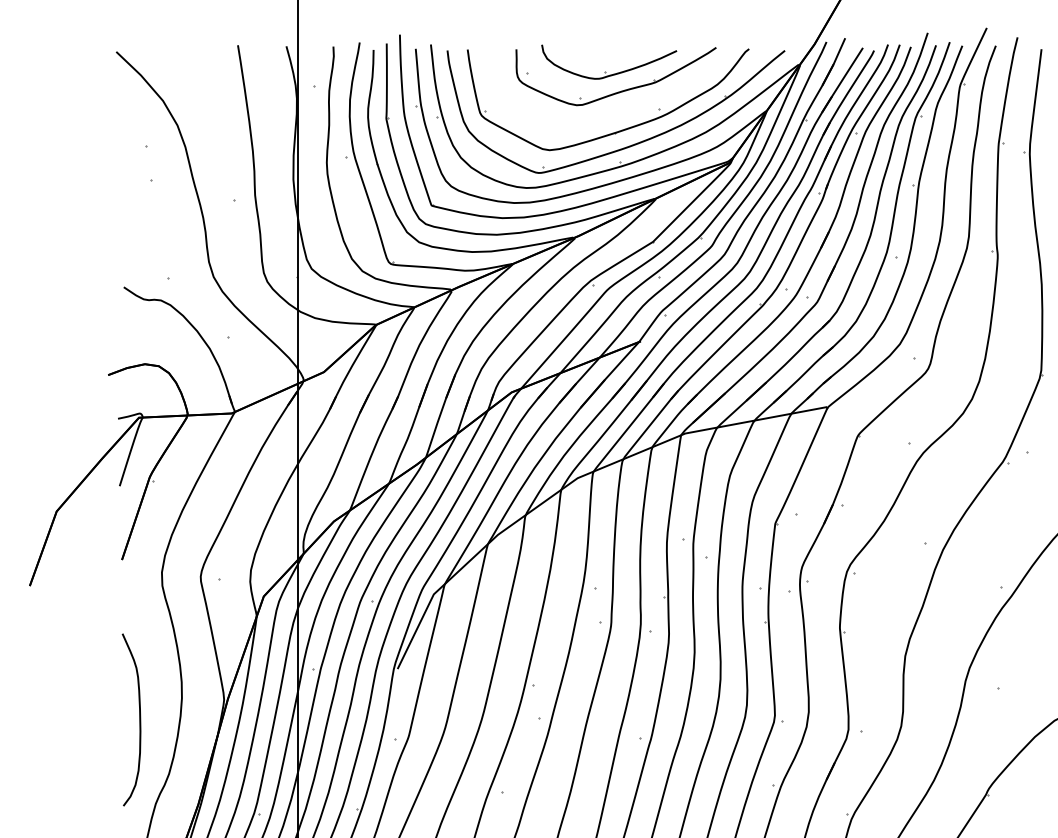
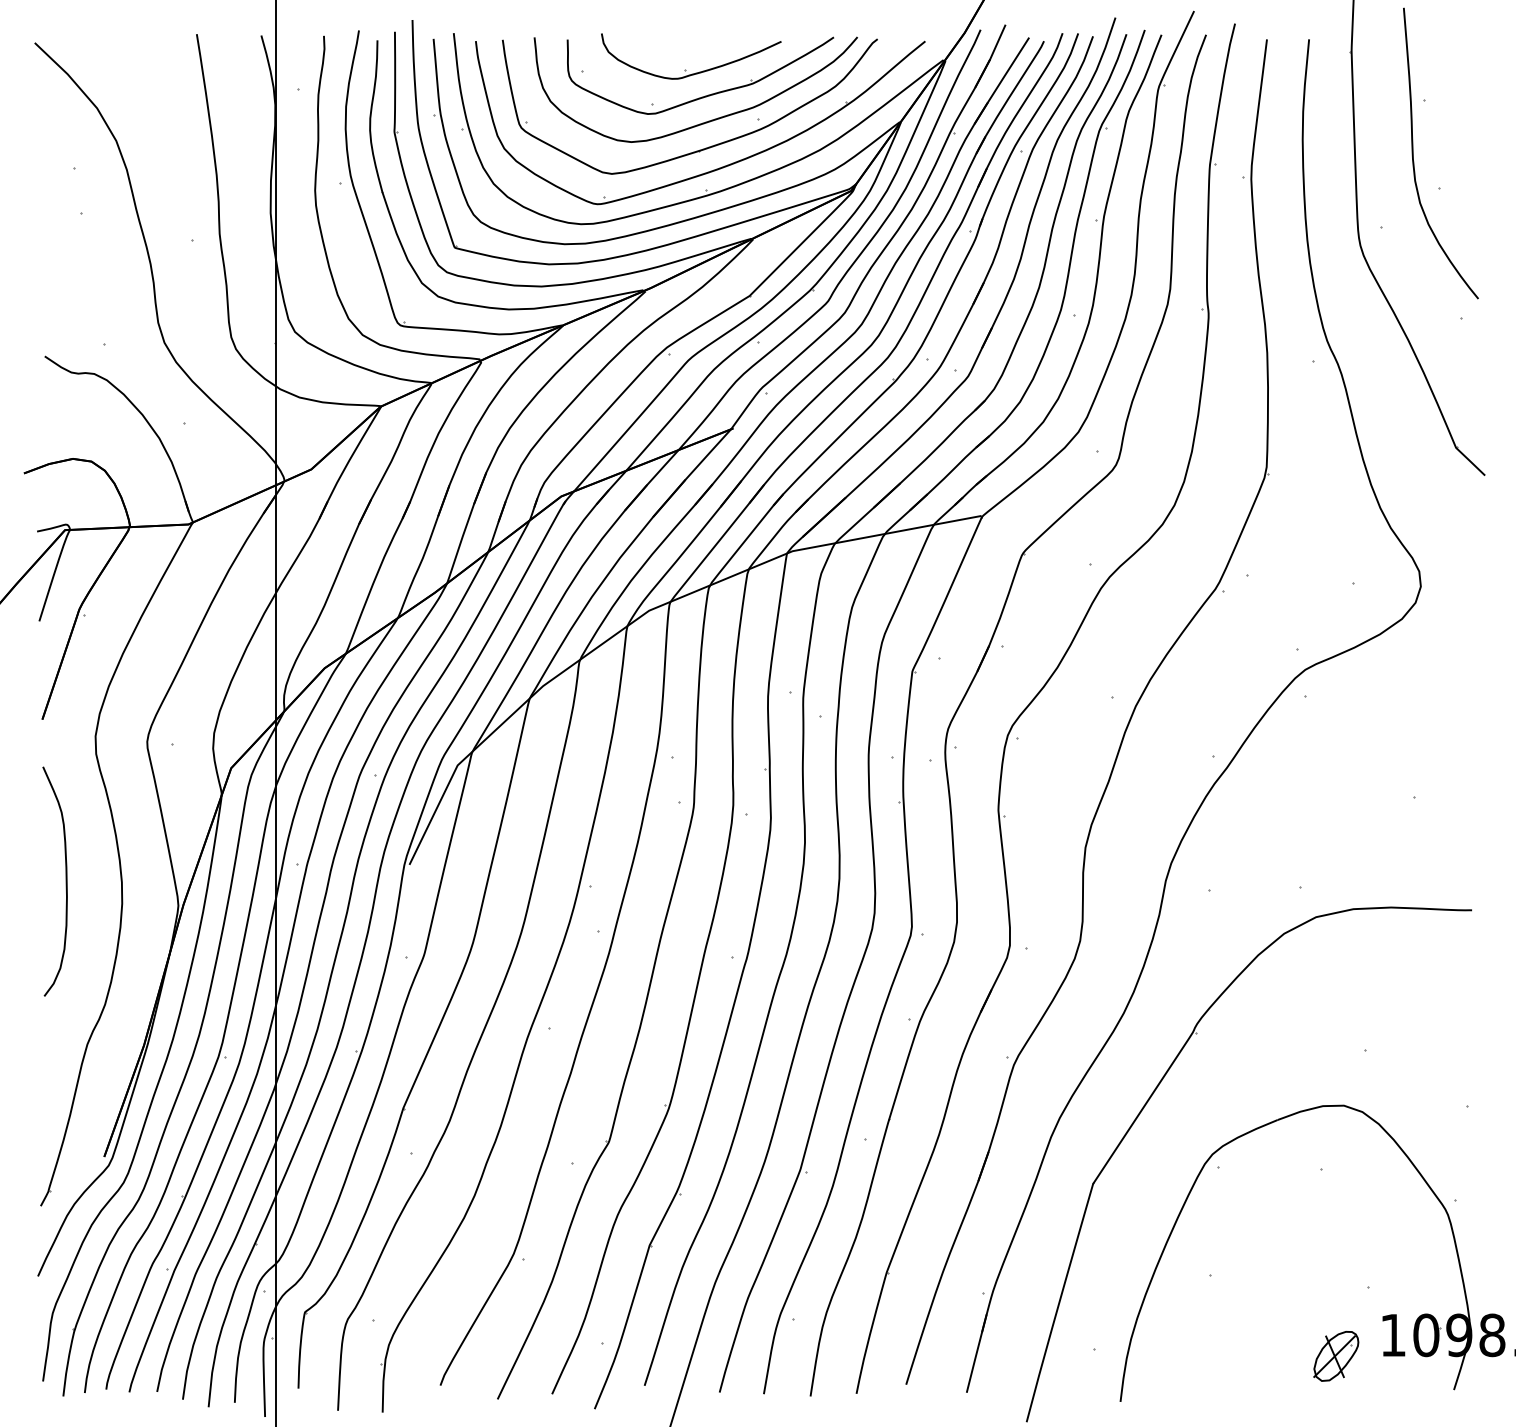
curve: (619, 110) -> (705, 121), added
curve: (139, 719) -> (65, 881), moved

